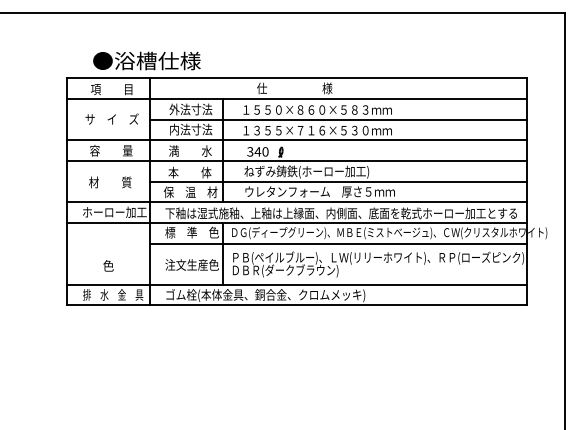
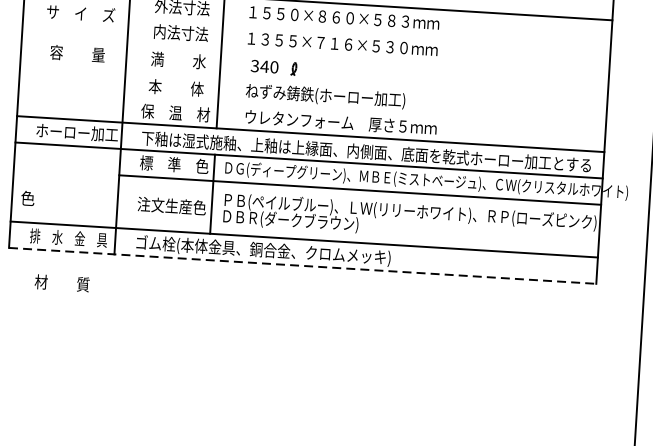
line: (337, 119) -> (368, 31), removed
line: (296, 140) -> (314, 55), removed
line: (296, 161) -> (313, 82), removed
line: (337, 181) -> (364, 110), removed
text: (110, 182) -> (62, 283), moved
text: (108, 265) -> (27, 197), moved
line: (297, 305) -> (303, 266), solid -> dashed

